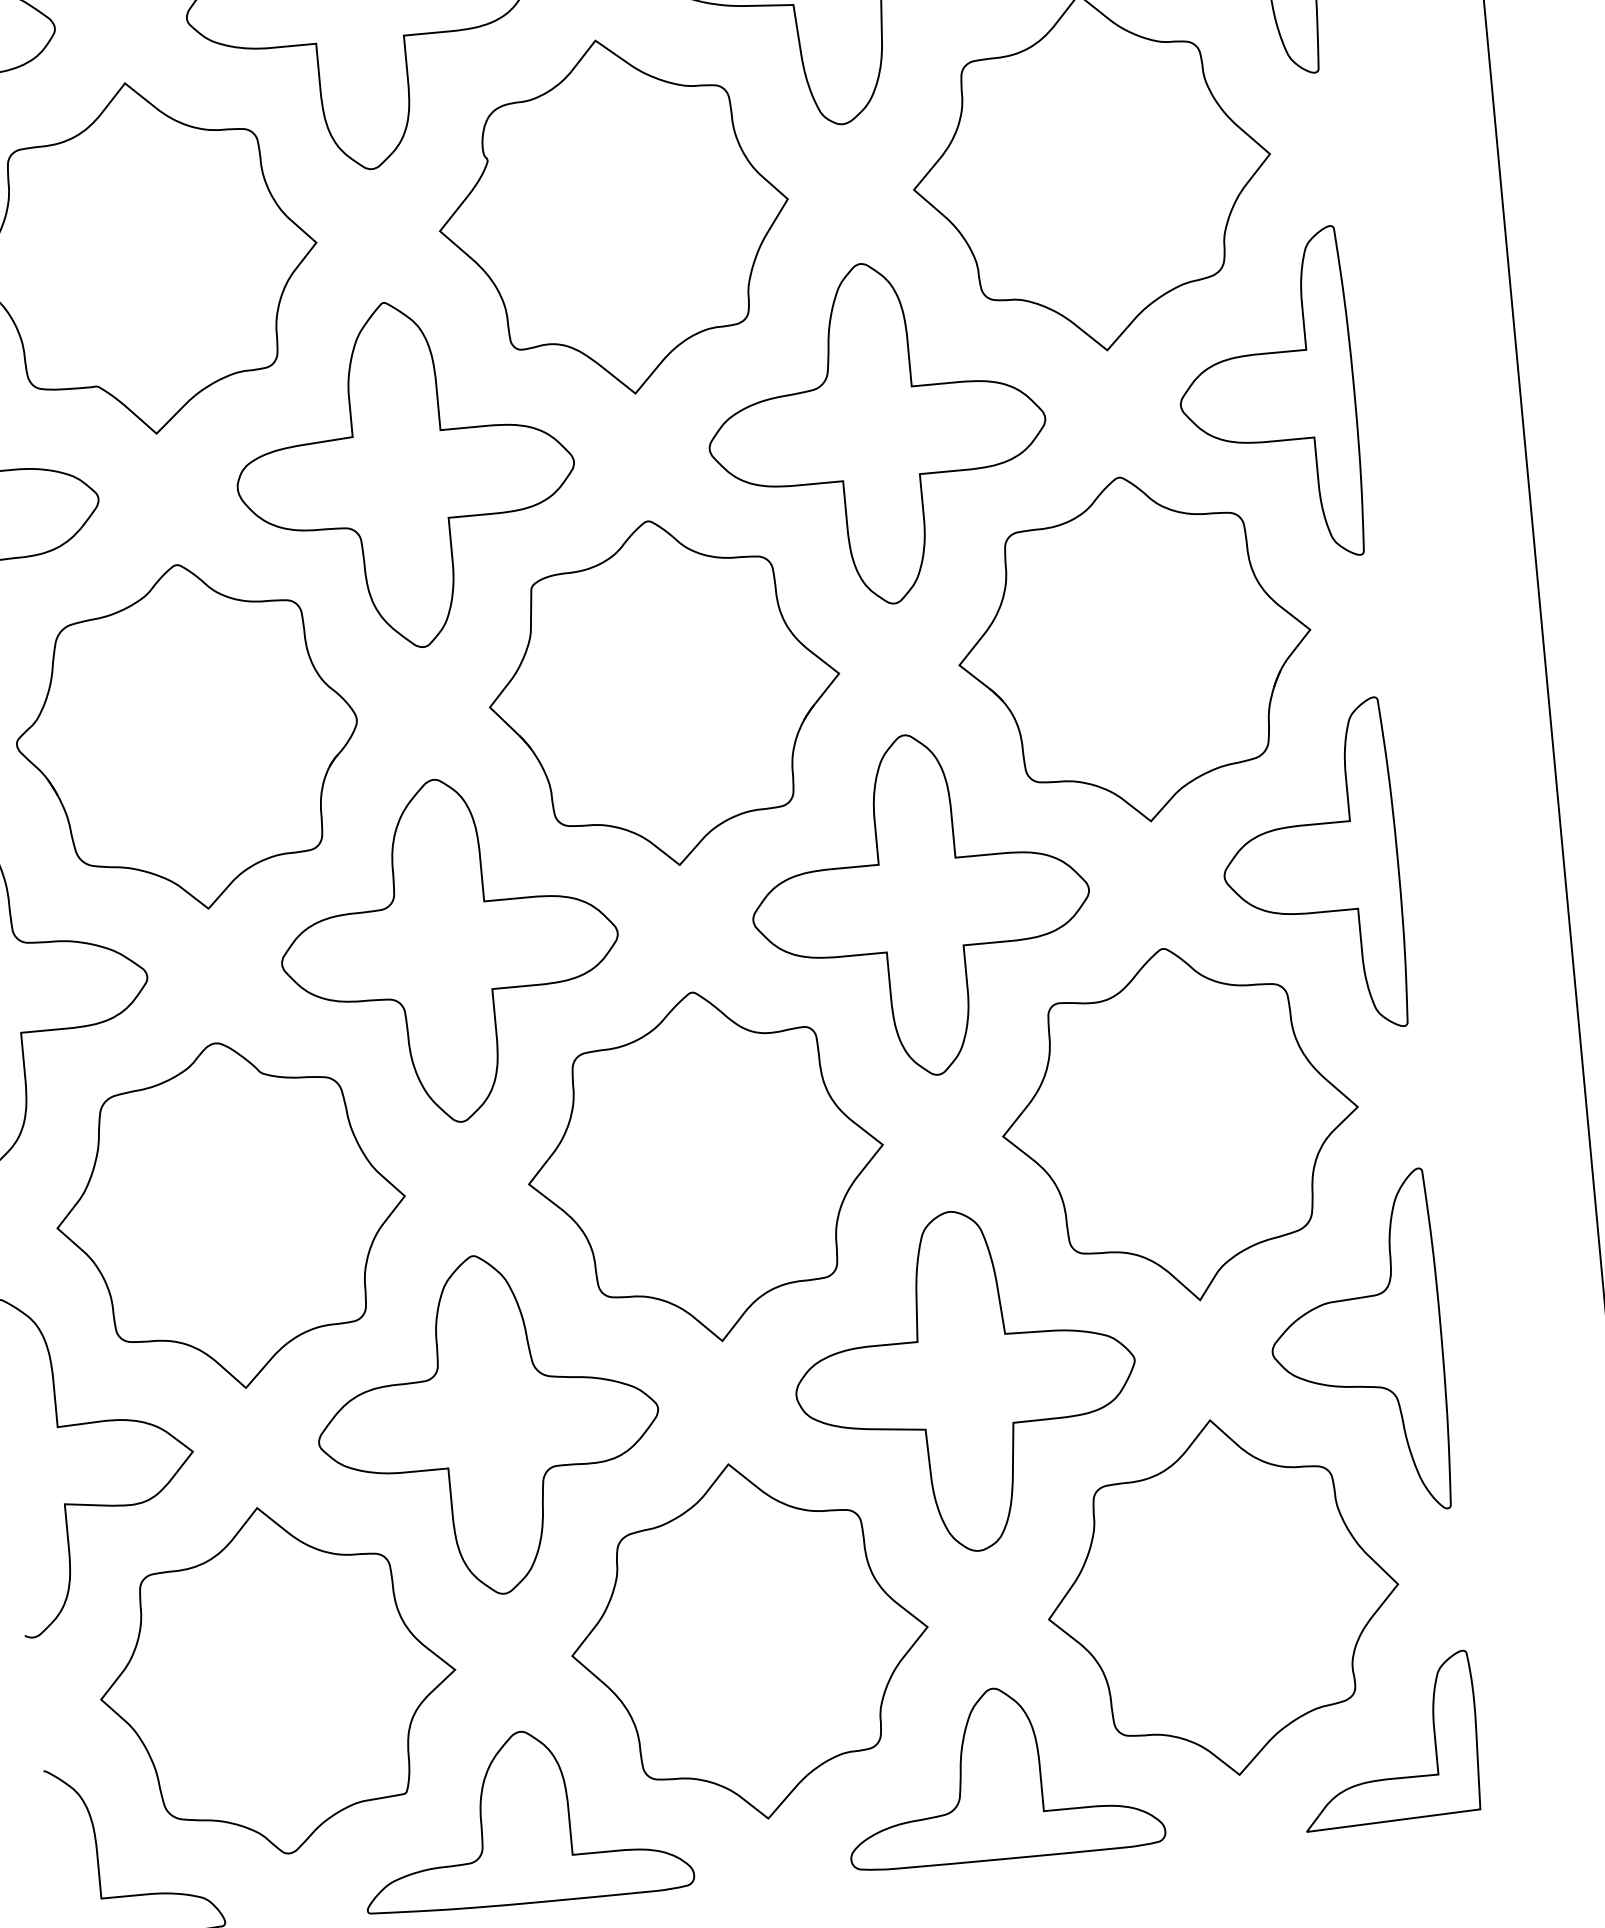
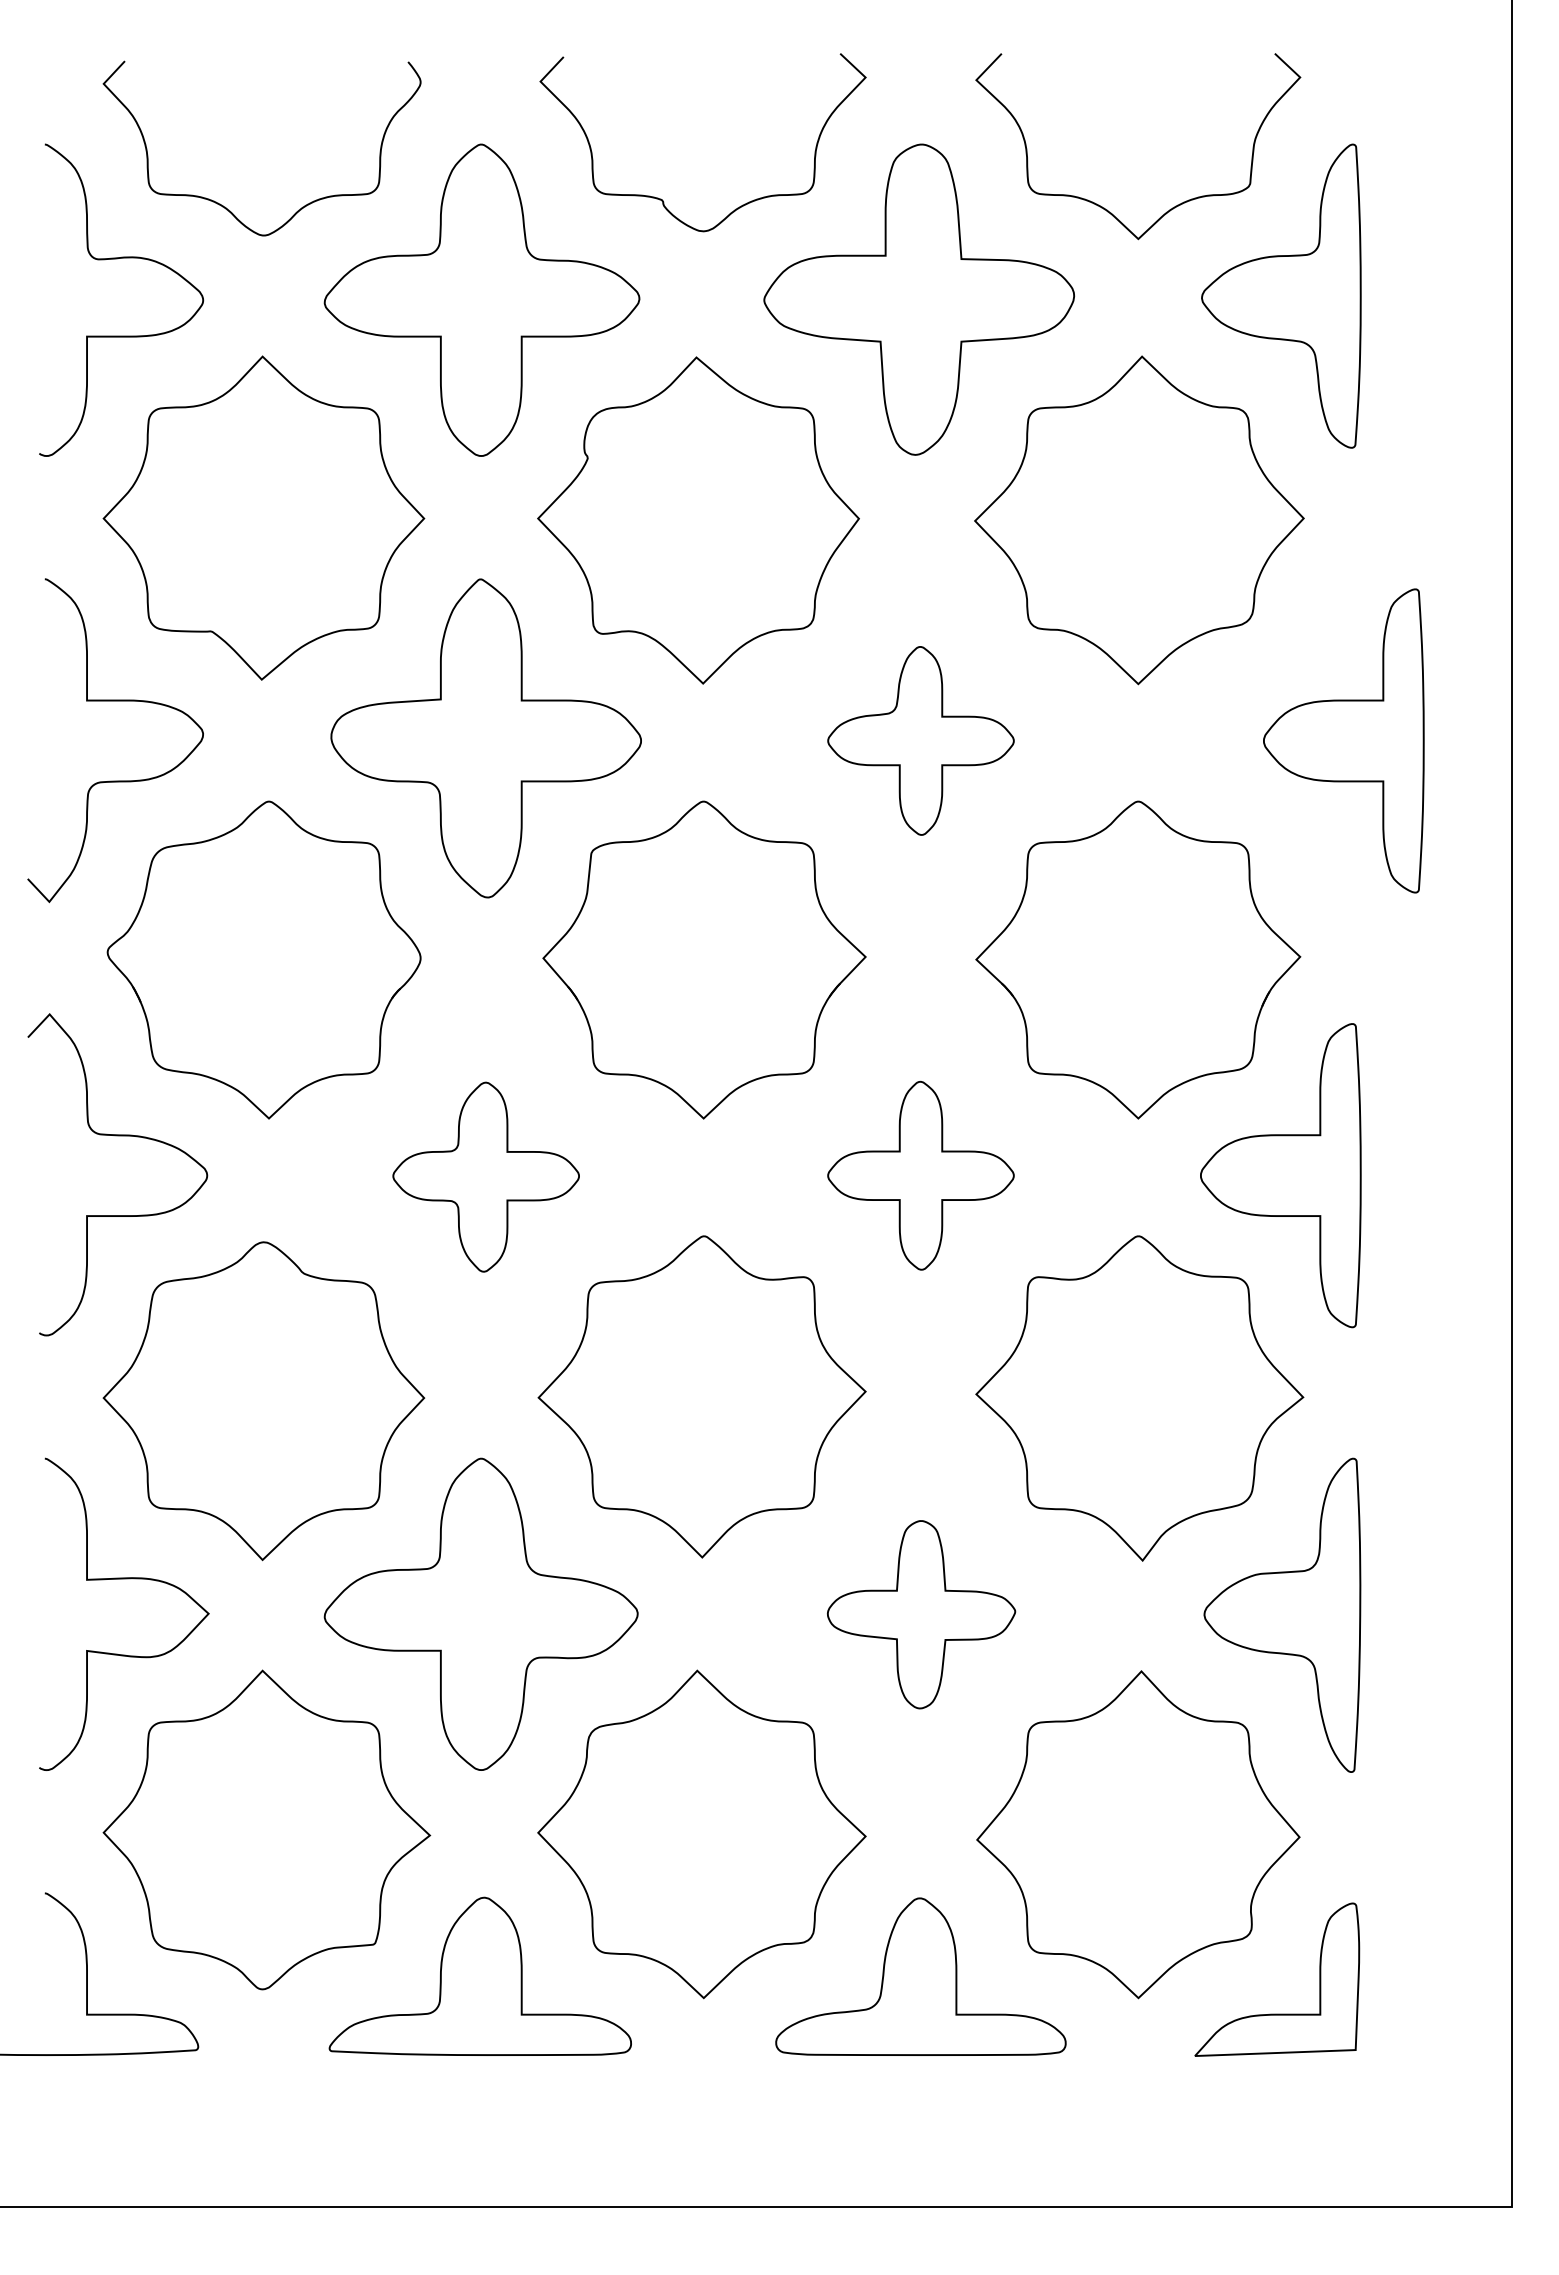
part: (1267, 397) -> (1343, 740), moved
part: (876, 433) -> (920, 740), size x0.6
part: (920, 904) -> (920, 1175), size x0.6
part: (449, 949) -> (485, 1176), size x0.6
part: (965, 1380) -> (921, 1614), size x0.6

